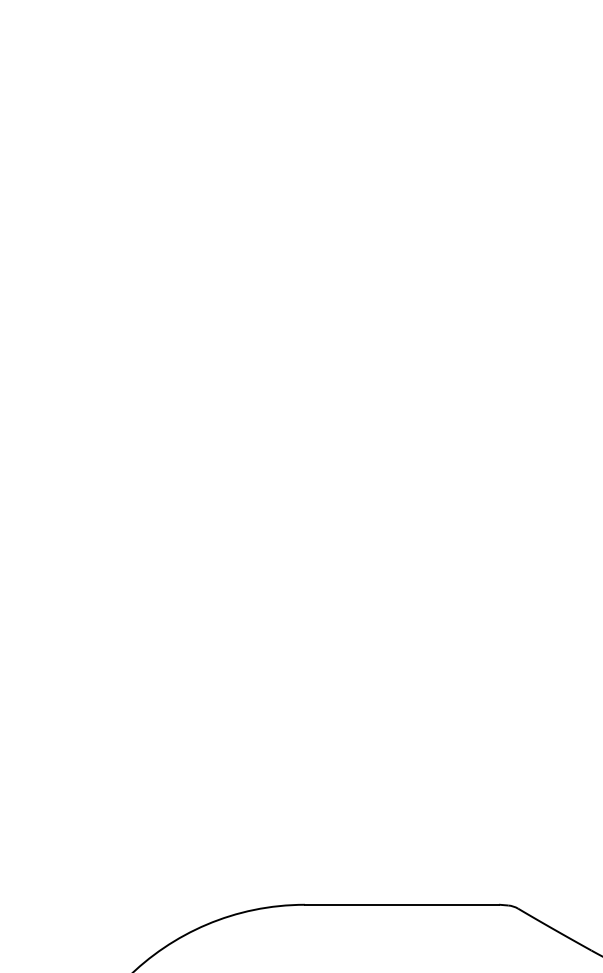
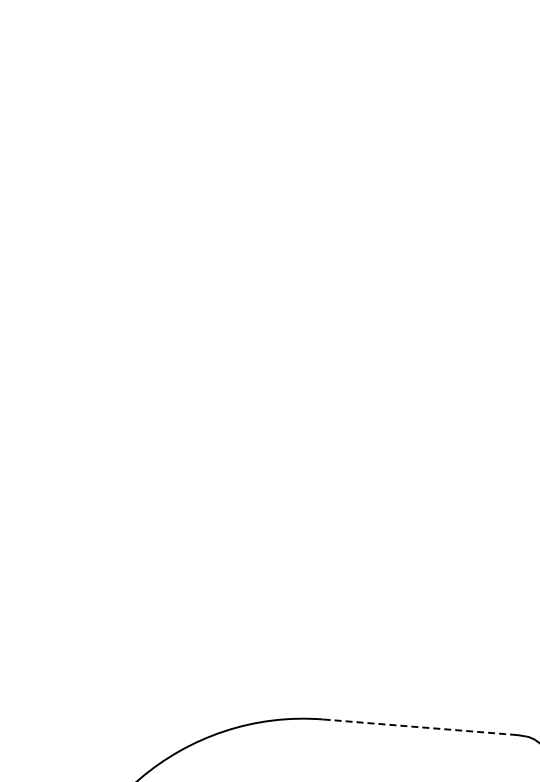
line: (401, 904) -> (419, 726), solid -> dashed

